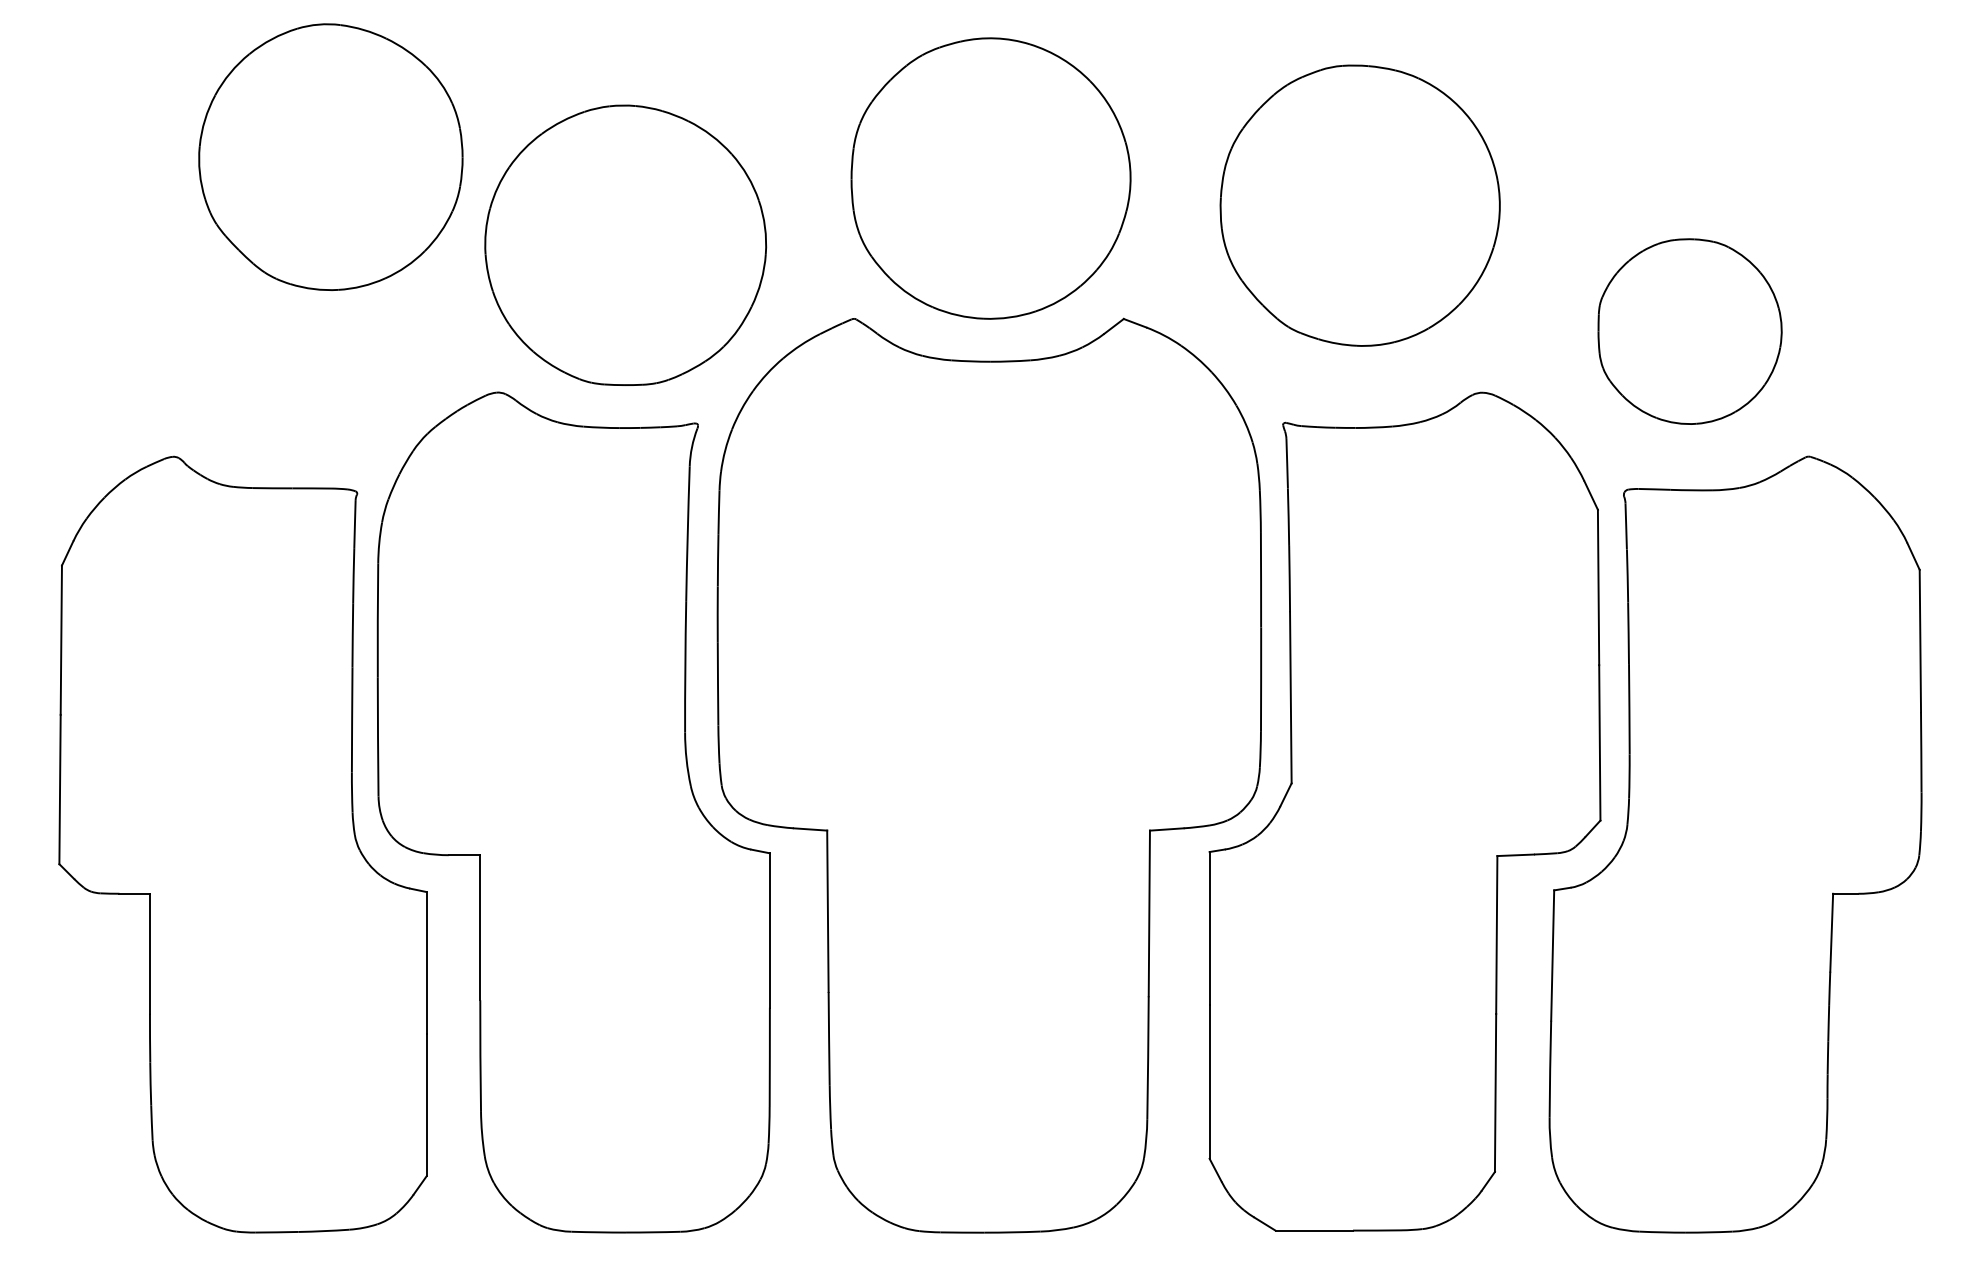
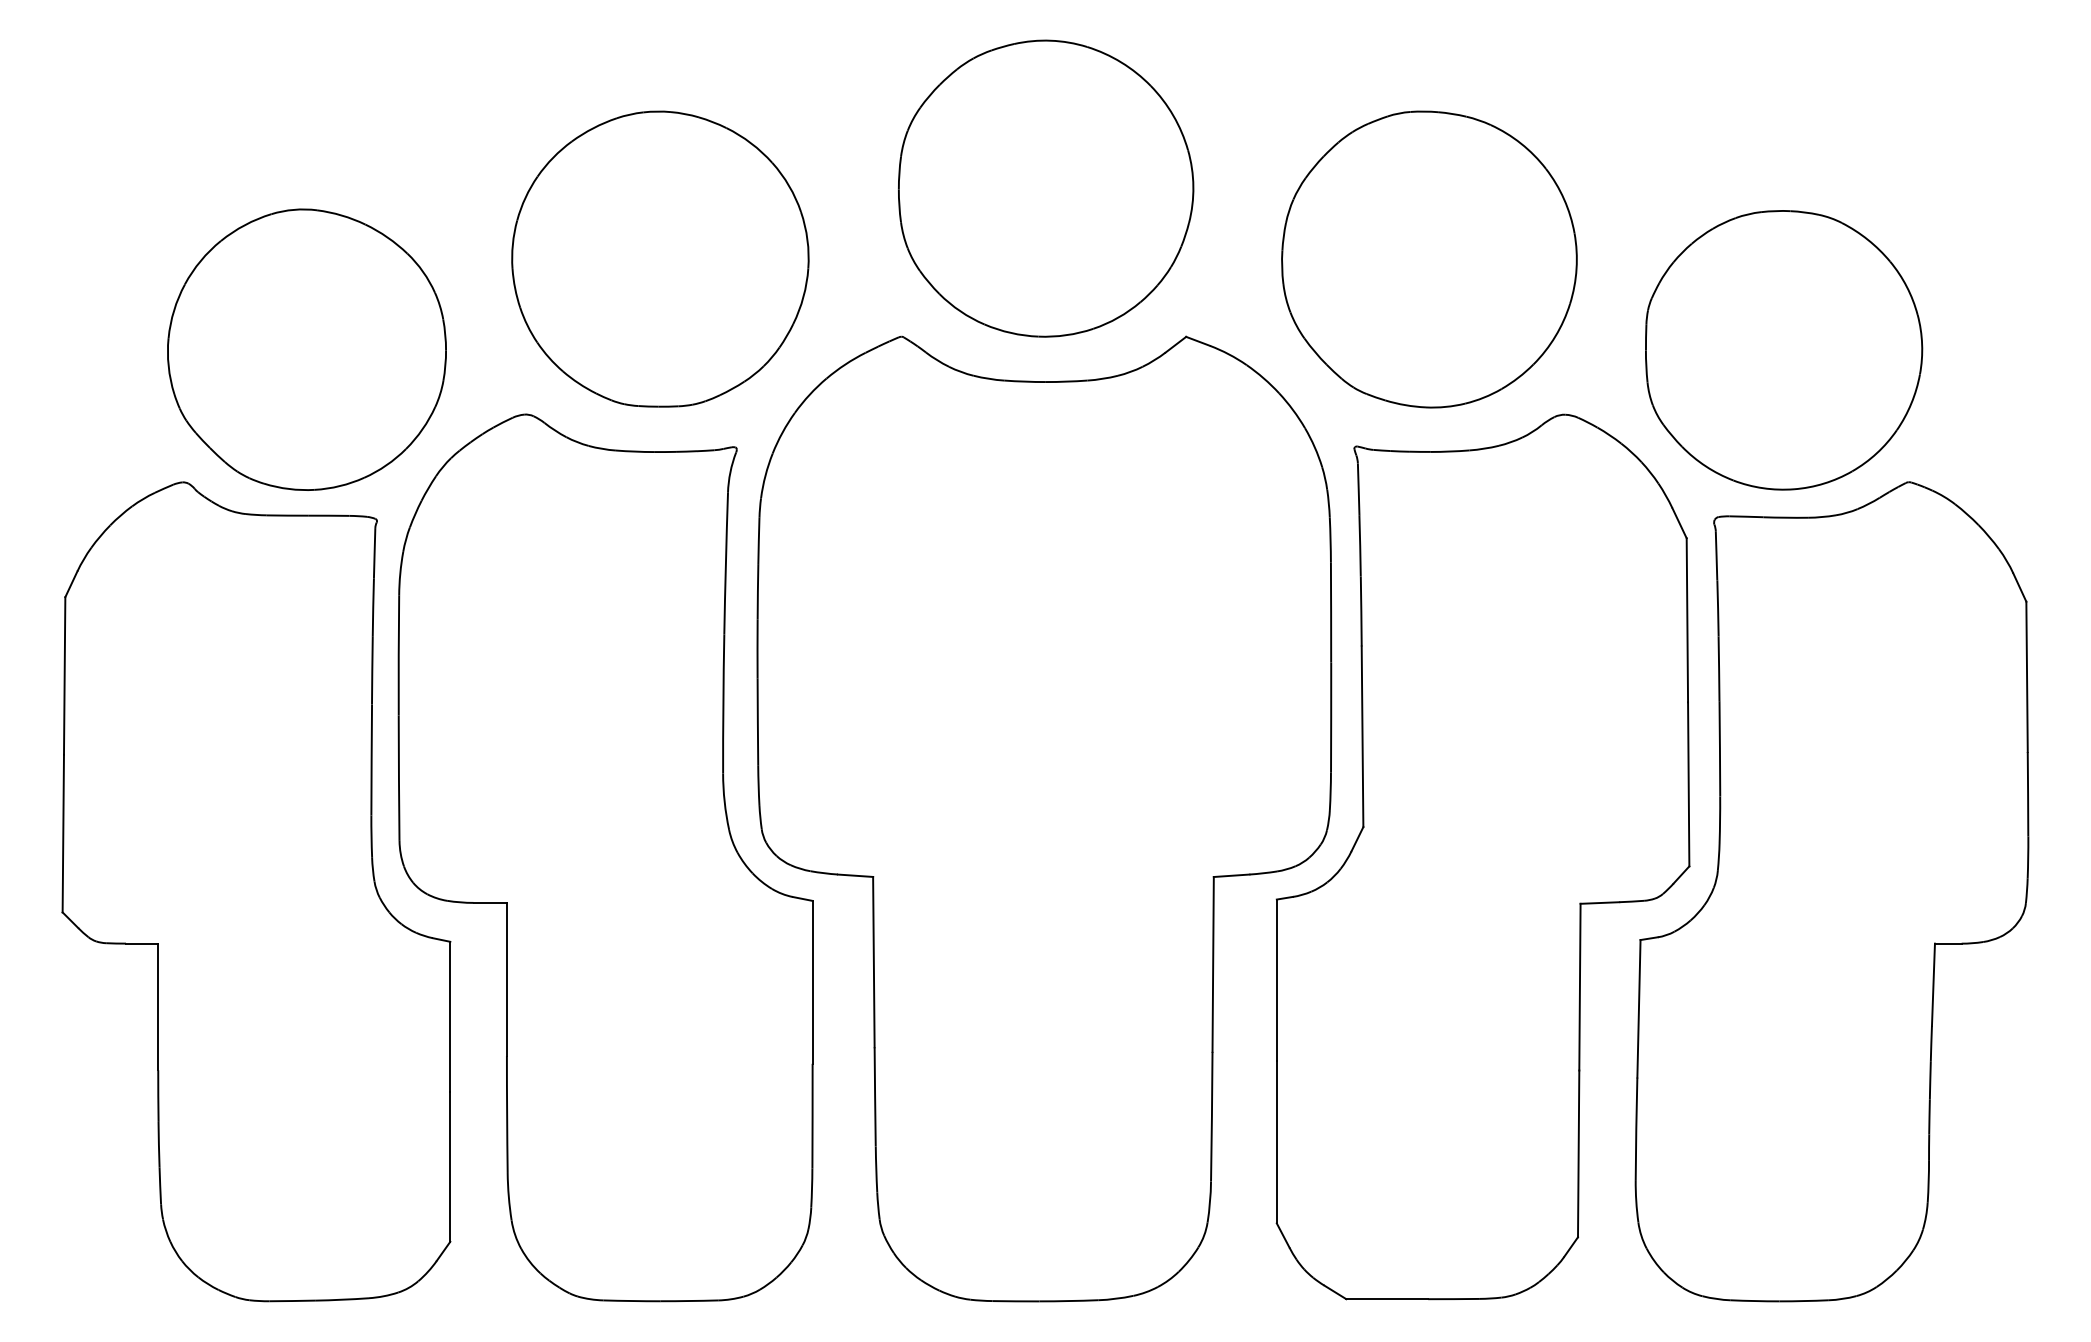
part: (330, 156) -> (306, 349), moved
part: (1359, 205) -> (1428, 259), moved
part: (1689, 331) -> (1783, 350), size x1.43

